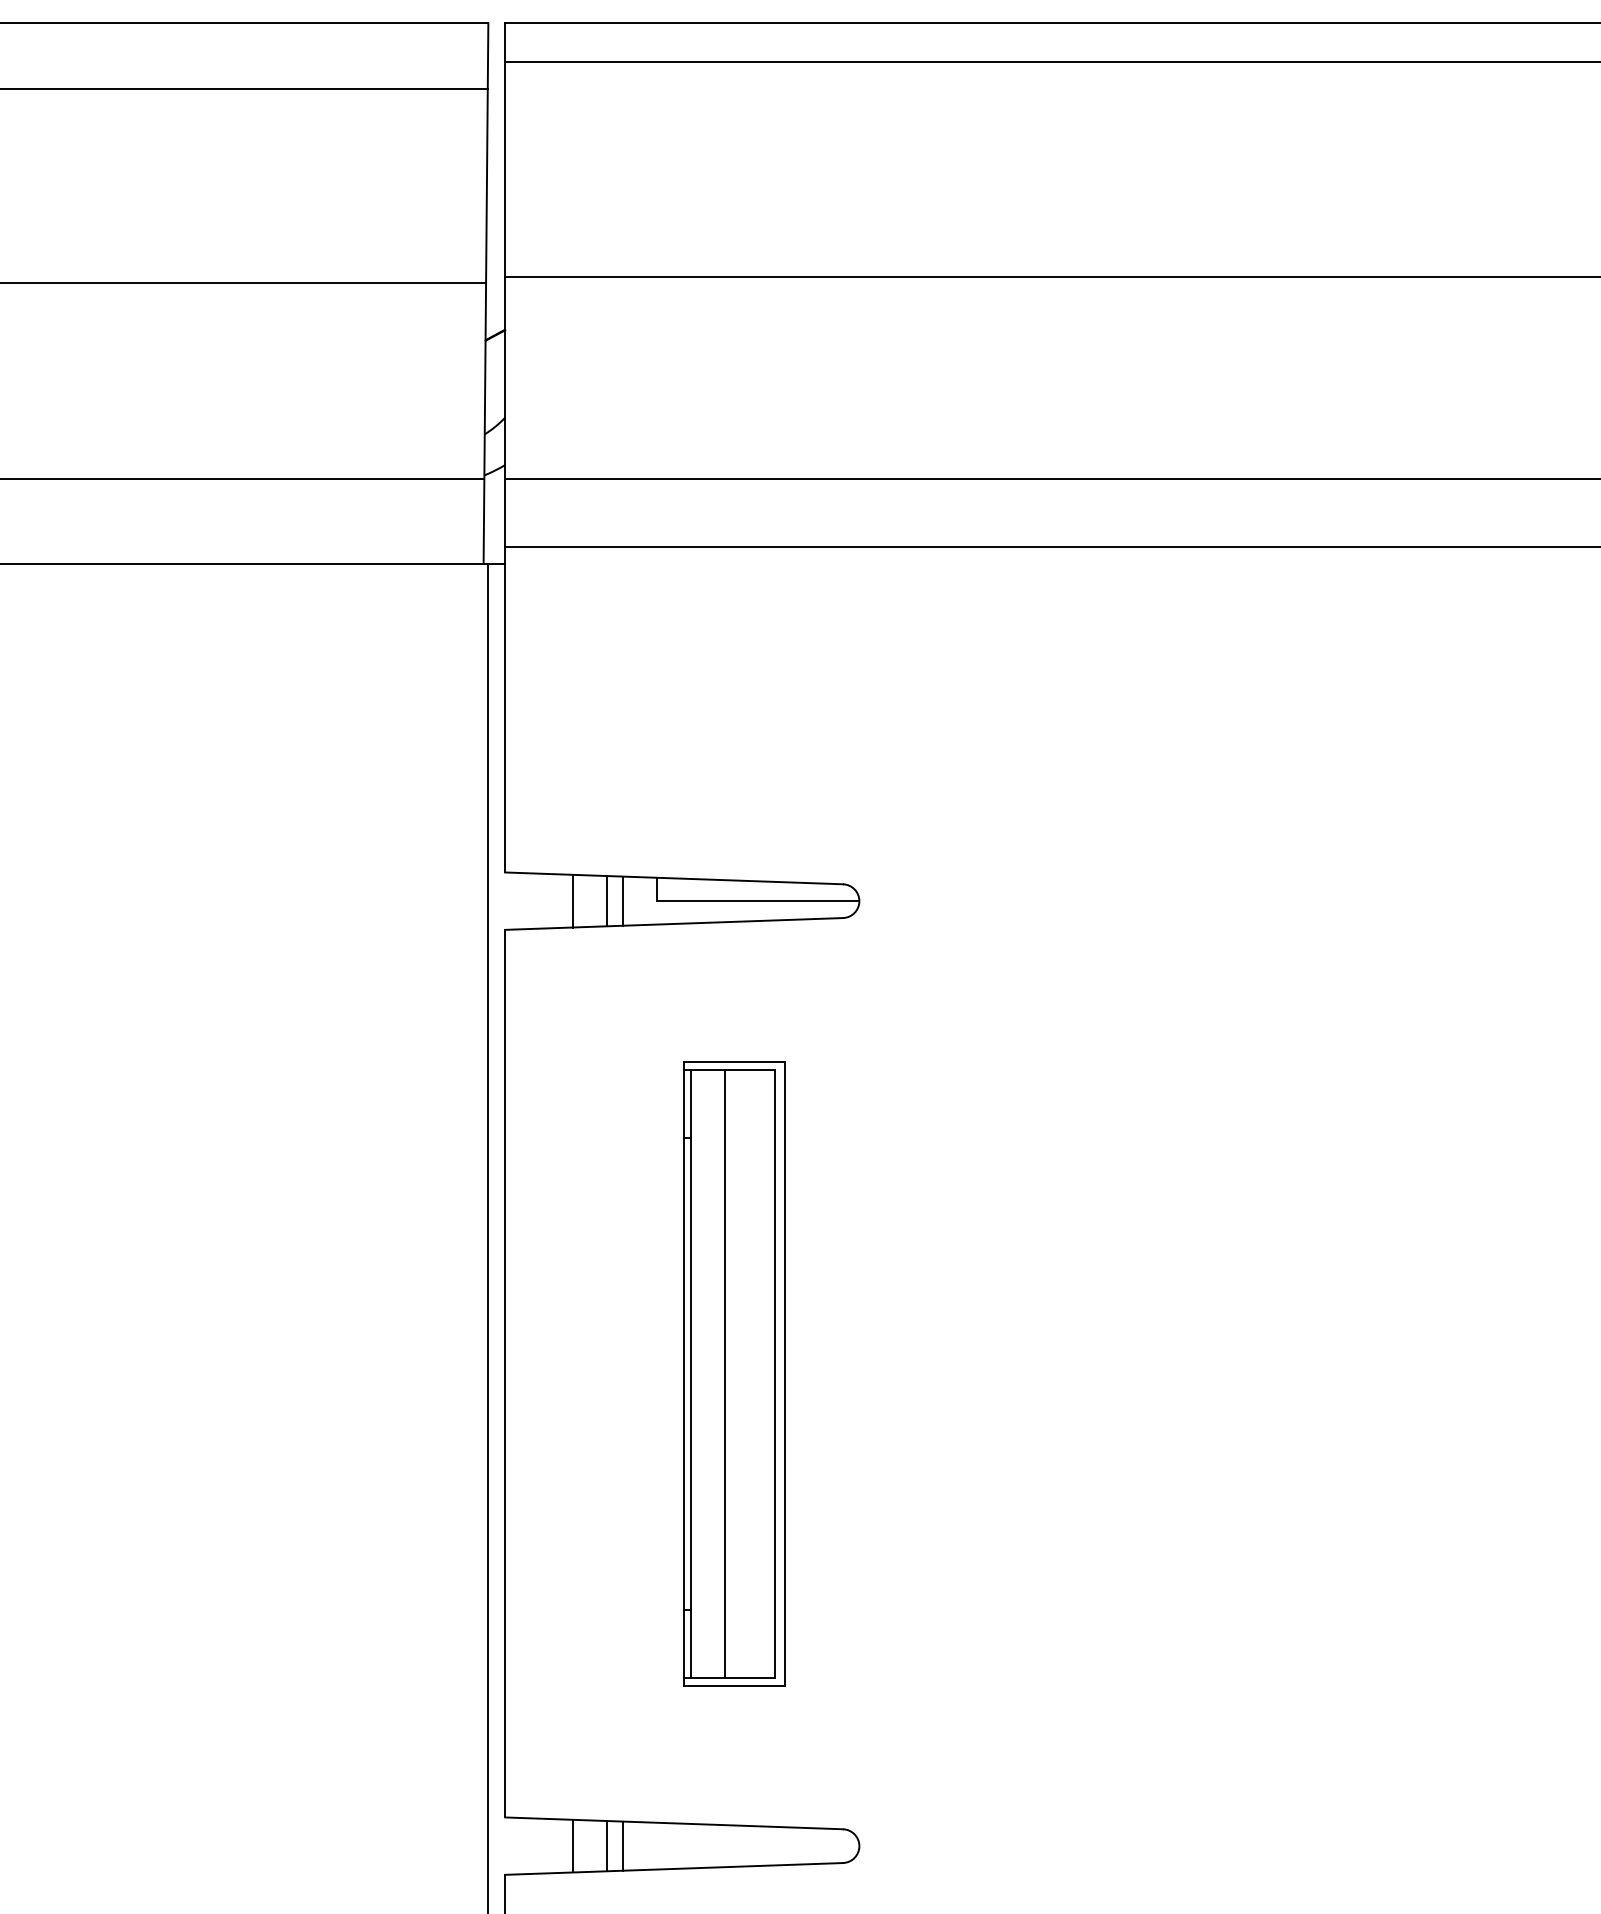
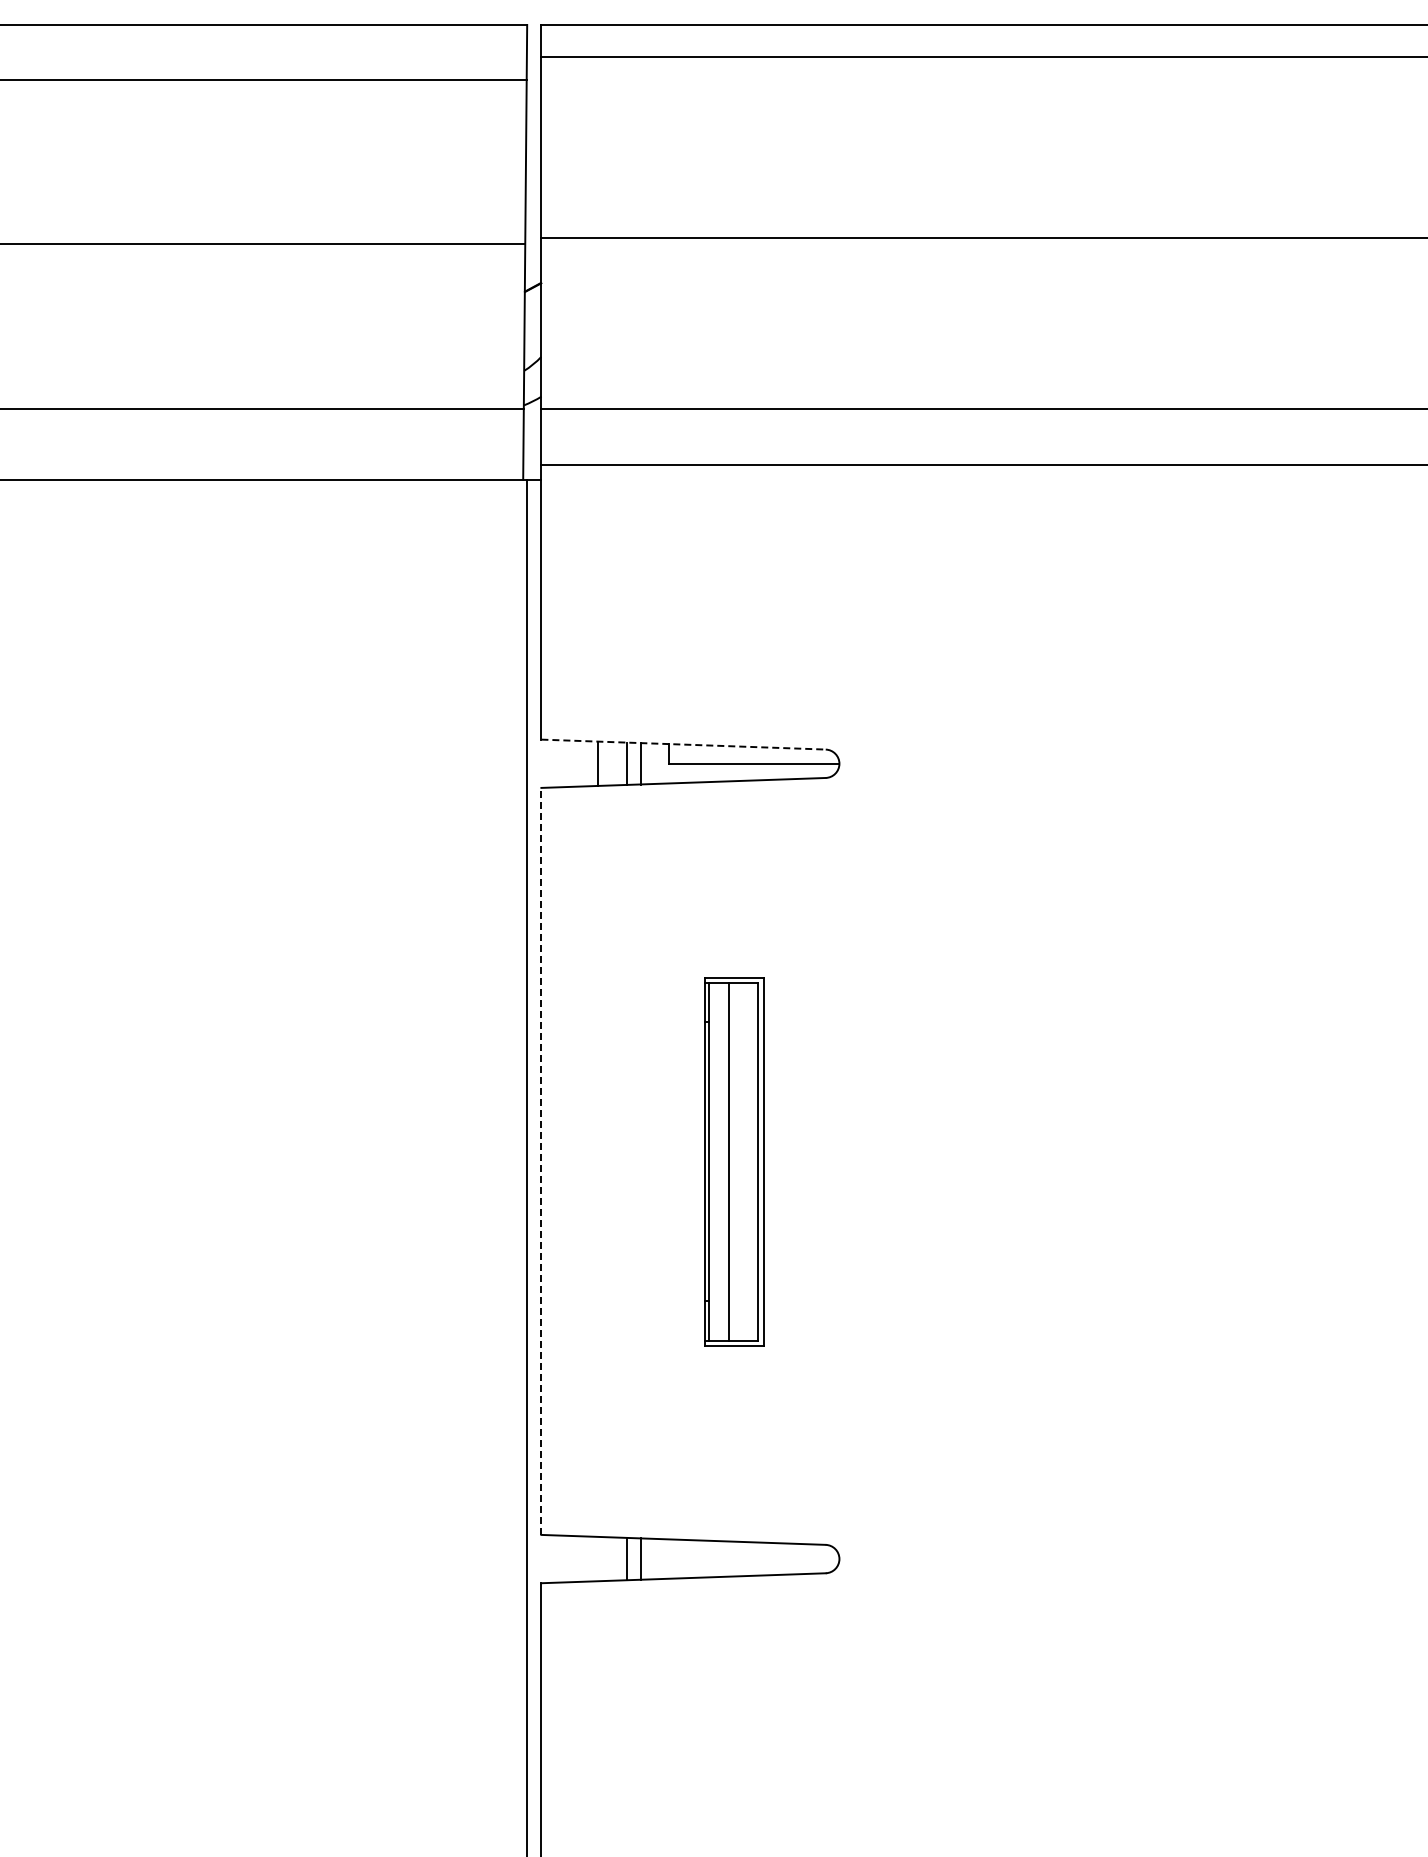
line: (675, 878) -> (684, 744), solid -> dashed
line: (505, 1372) -> (541, 1160), solid -> dashed
part: (734, 1373) -> (734, 1161), size x0.7
line: (573, 1845) -> (598, 1558), removed

